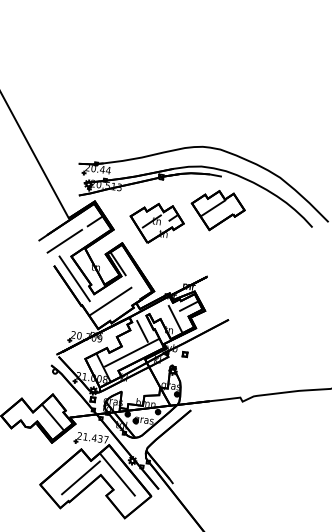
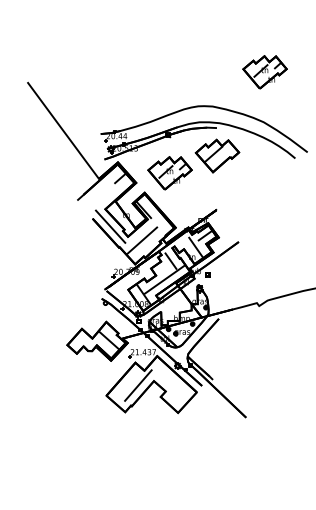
part: (289, 116) -> (264, 72), added
line: (63, 240) -> (97, 197), removed
line: (116, 474) -> (166, 378), removed

